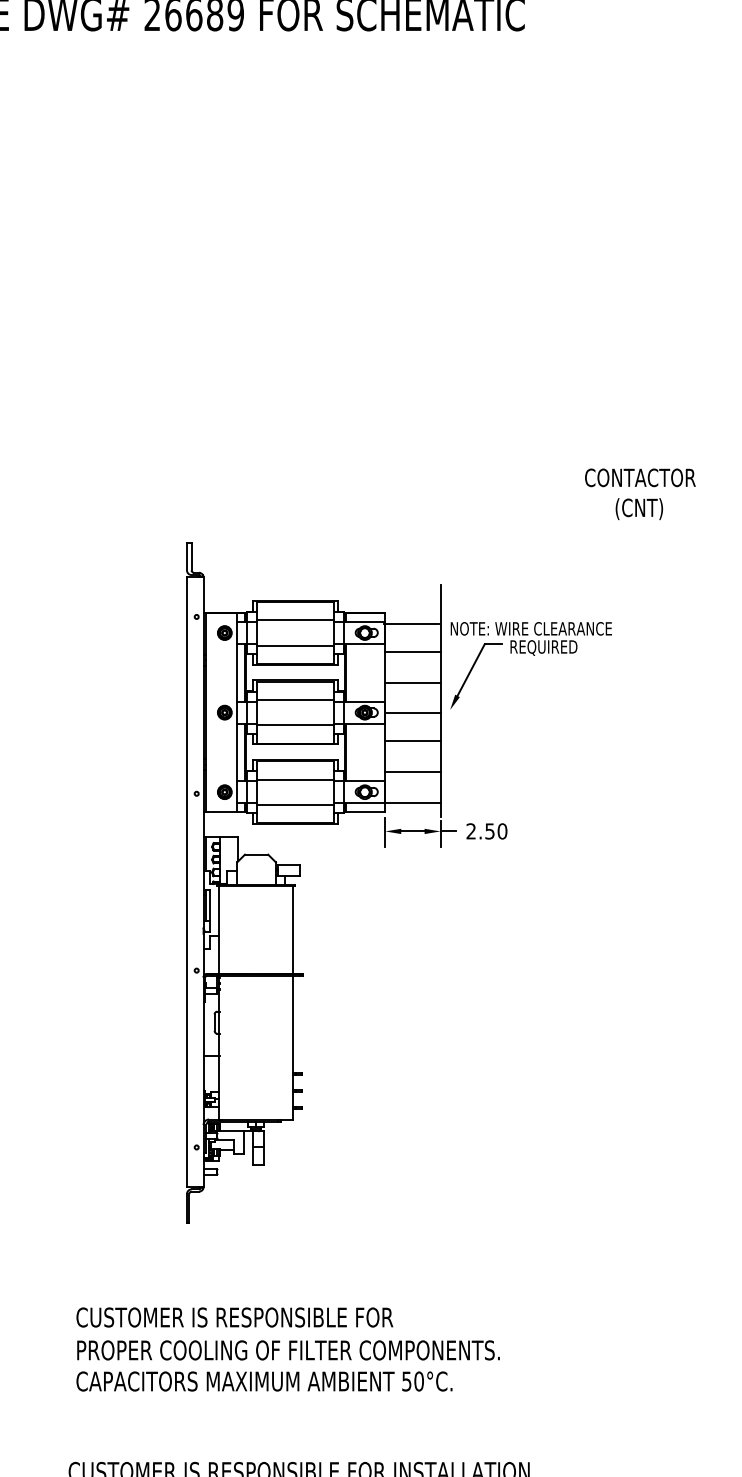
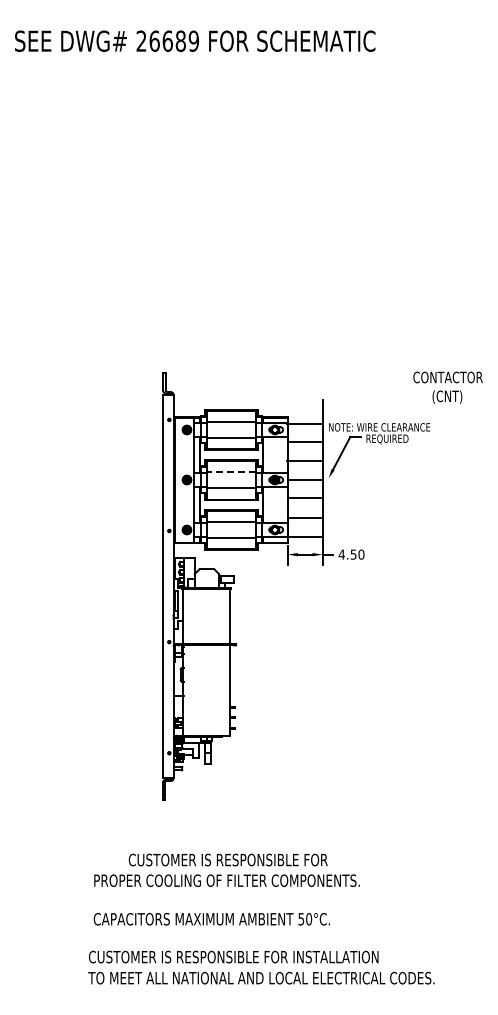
text: (639, 493) -> (447, 387), moved
line: (294, 700) -> (230, 472), solid -> dashed
text: (470, 831) -> (341, 554), 2.50 -> 4.50
text: (233, 1316) -> (227, 859), moved
text: (263, 1381) -> (211, 919), moved

